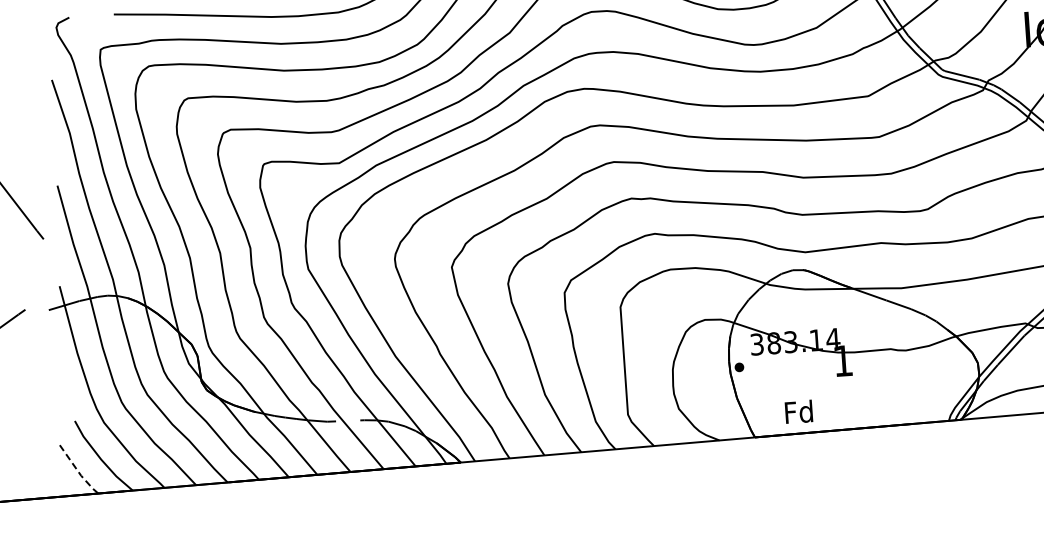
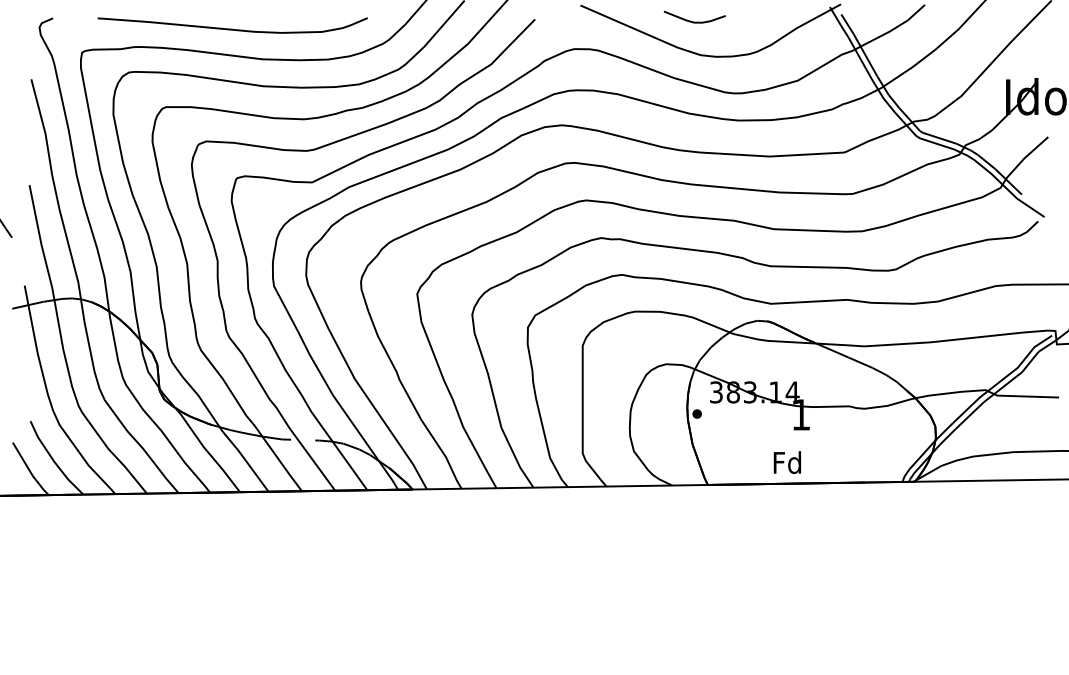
text: (798, 411) -> (786, 462), moved
line: (77, 471) -> (29, 471), dashed -> solid

